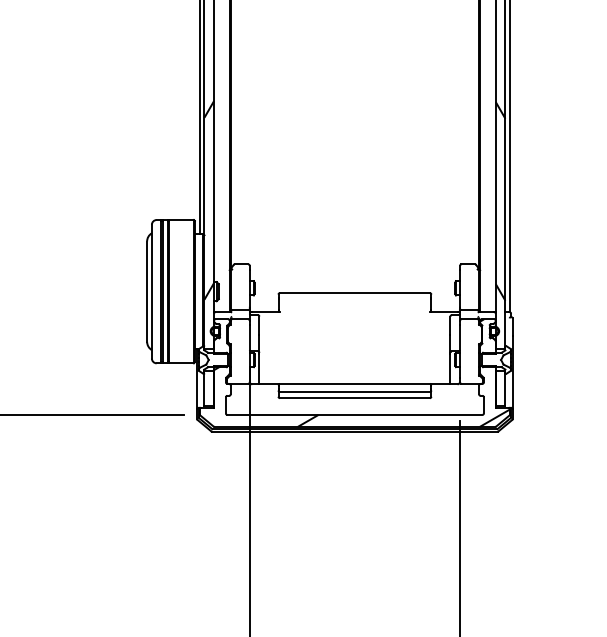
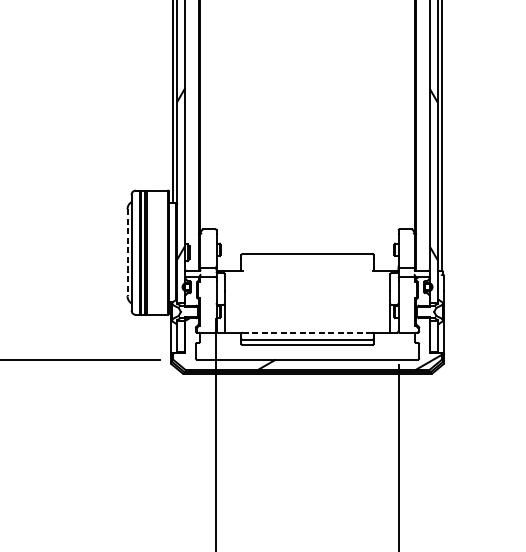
line: (147, 292) -> (127, 253), solid -> dashed
line: (354, 383) -> (307, 332), solid -> dashed

